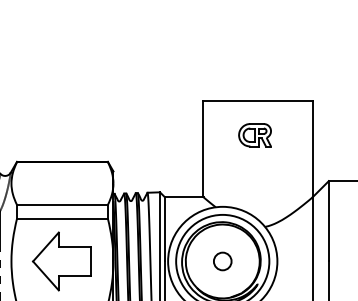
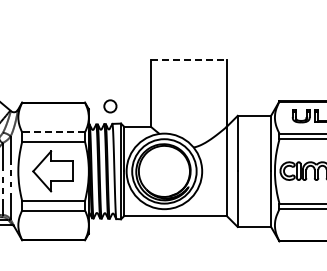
line: (257, 101) -> (188, 60), solid -> dashed
part: (254, 134) -> (186, 83), removed
line: (62, 205) -> (53, 132), solid -> dashed
circle: (222, 261) -> (110, 106), moved

